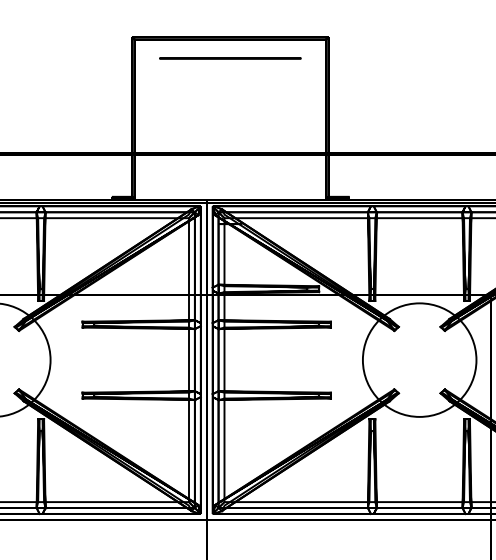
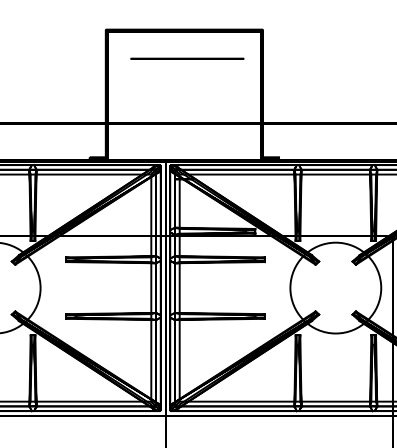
circle: (230, 58) -> (187, 58), moved

